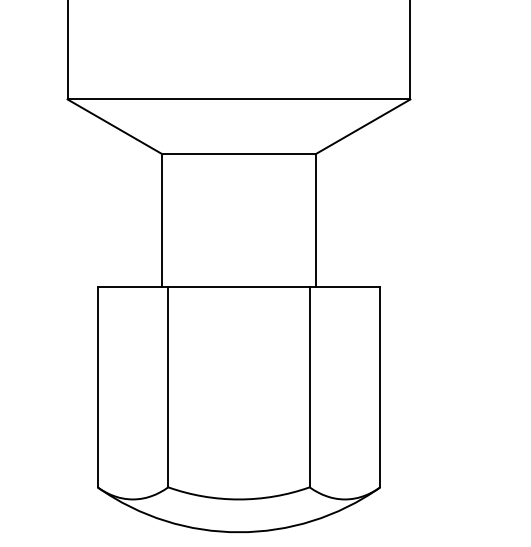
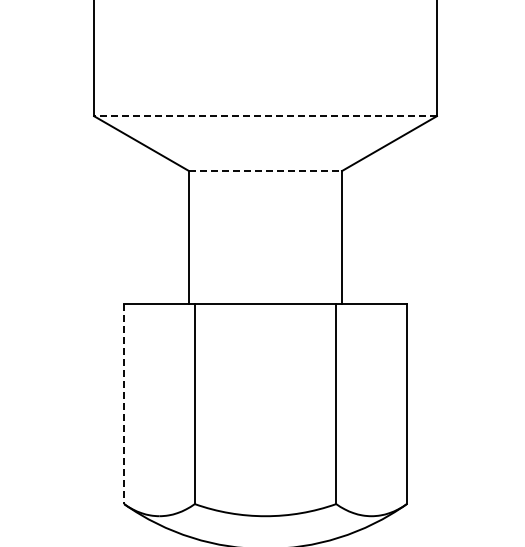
line: (238, 99) -> (265, 116), solid -> dashed
line: (239, 154) -> (266, 171), solid -> dashed
line: (97, 387) -> (124, 404), solid -> dashed

